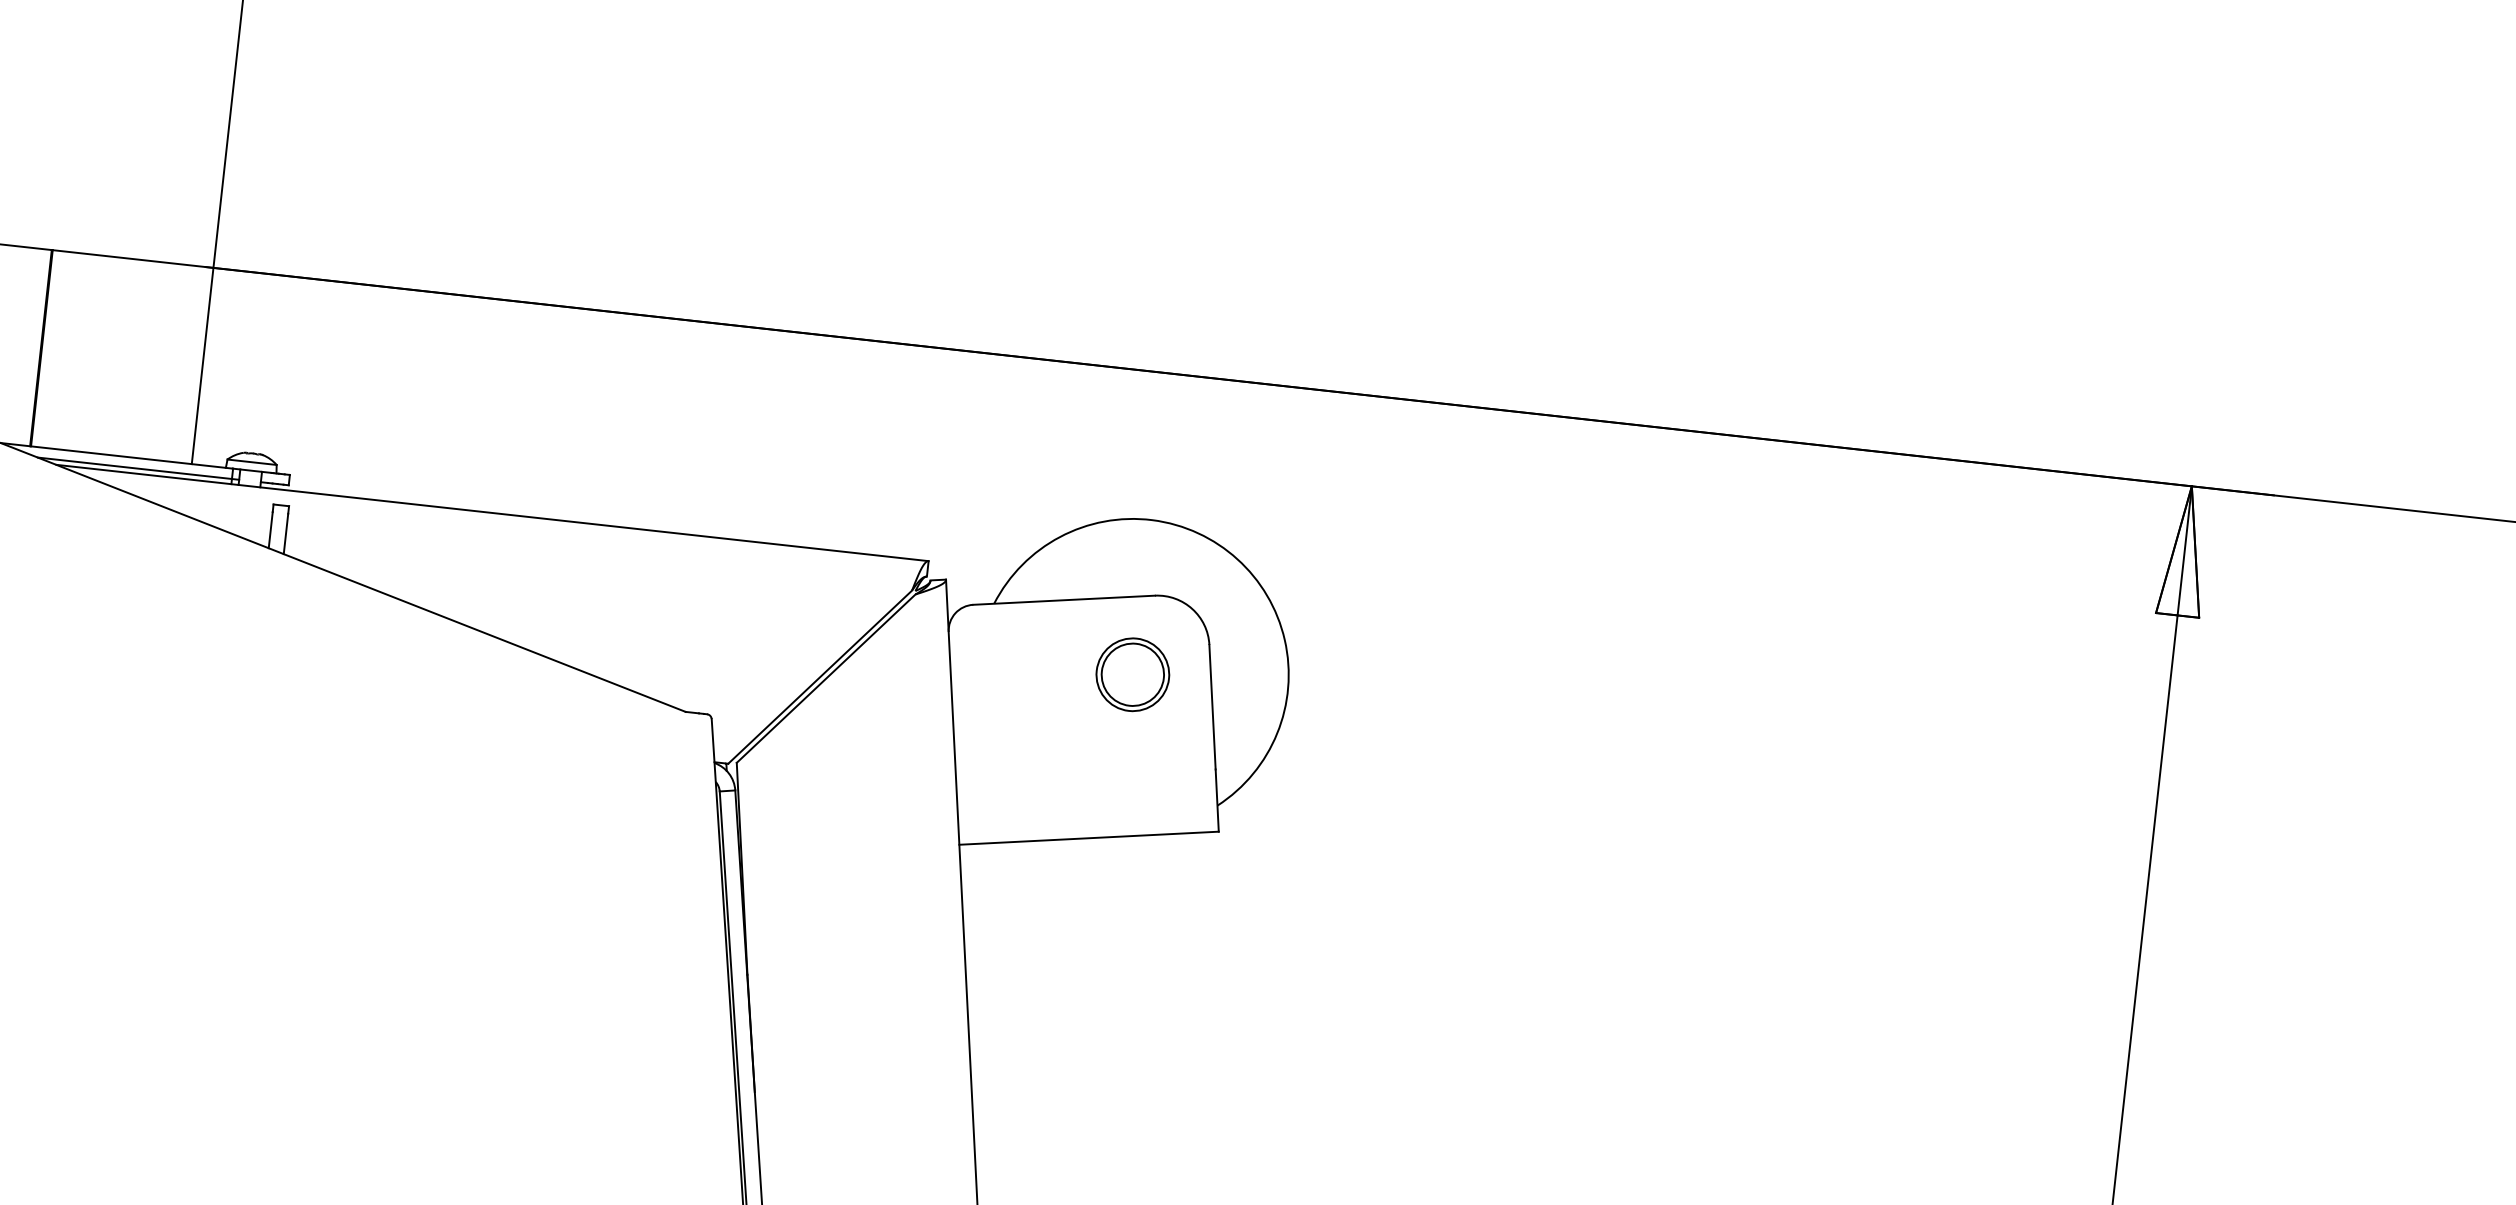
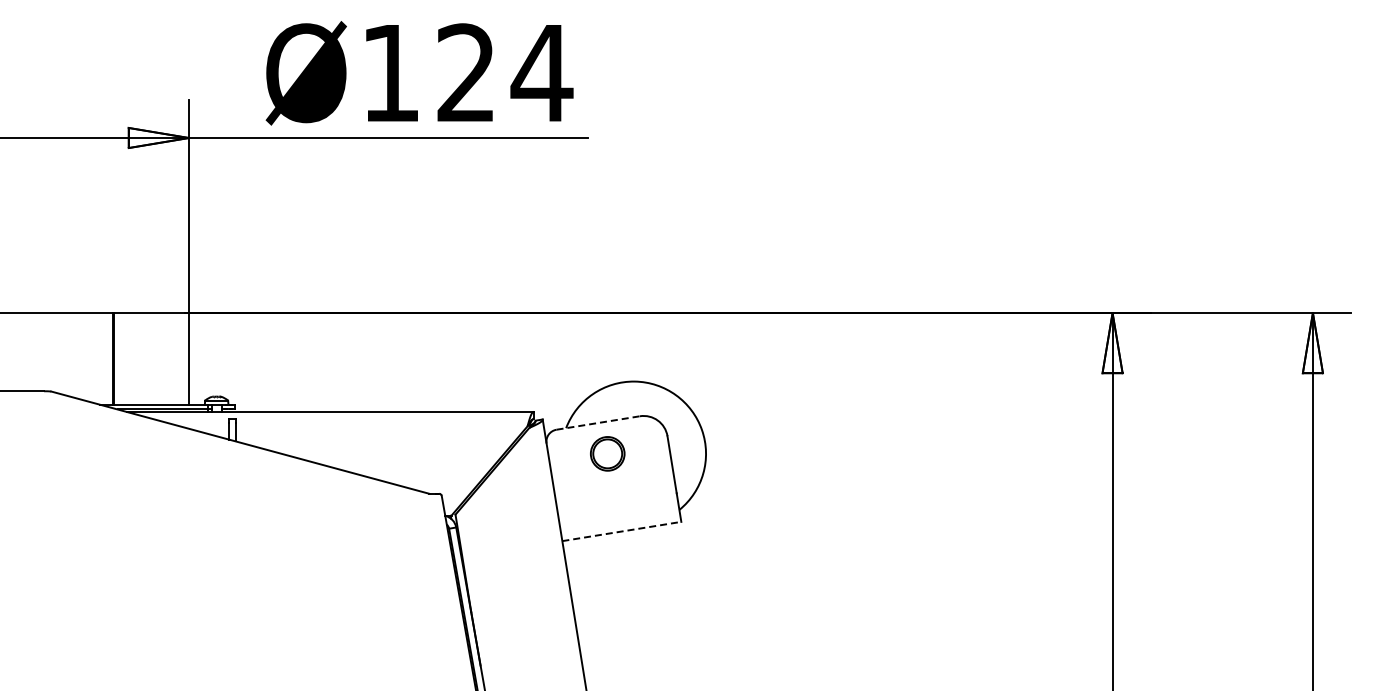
line: (1064, 599) -> (598, 422), solid -> dashed
part: (1132, 673) -> (607, 453), moved
line: (1090, 838) -> (622, 531), solid -> dashed

